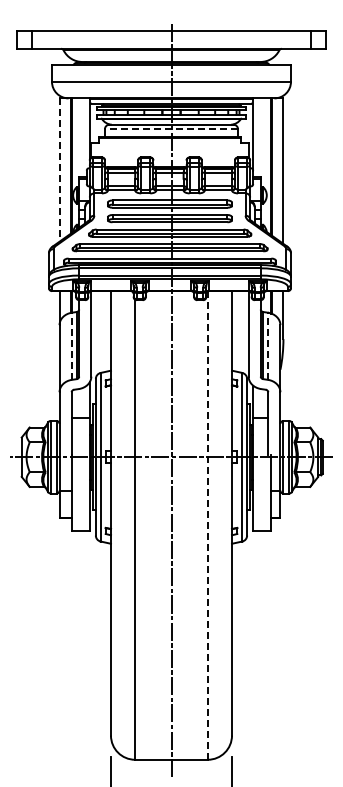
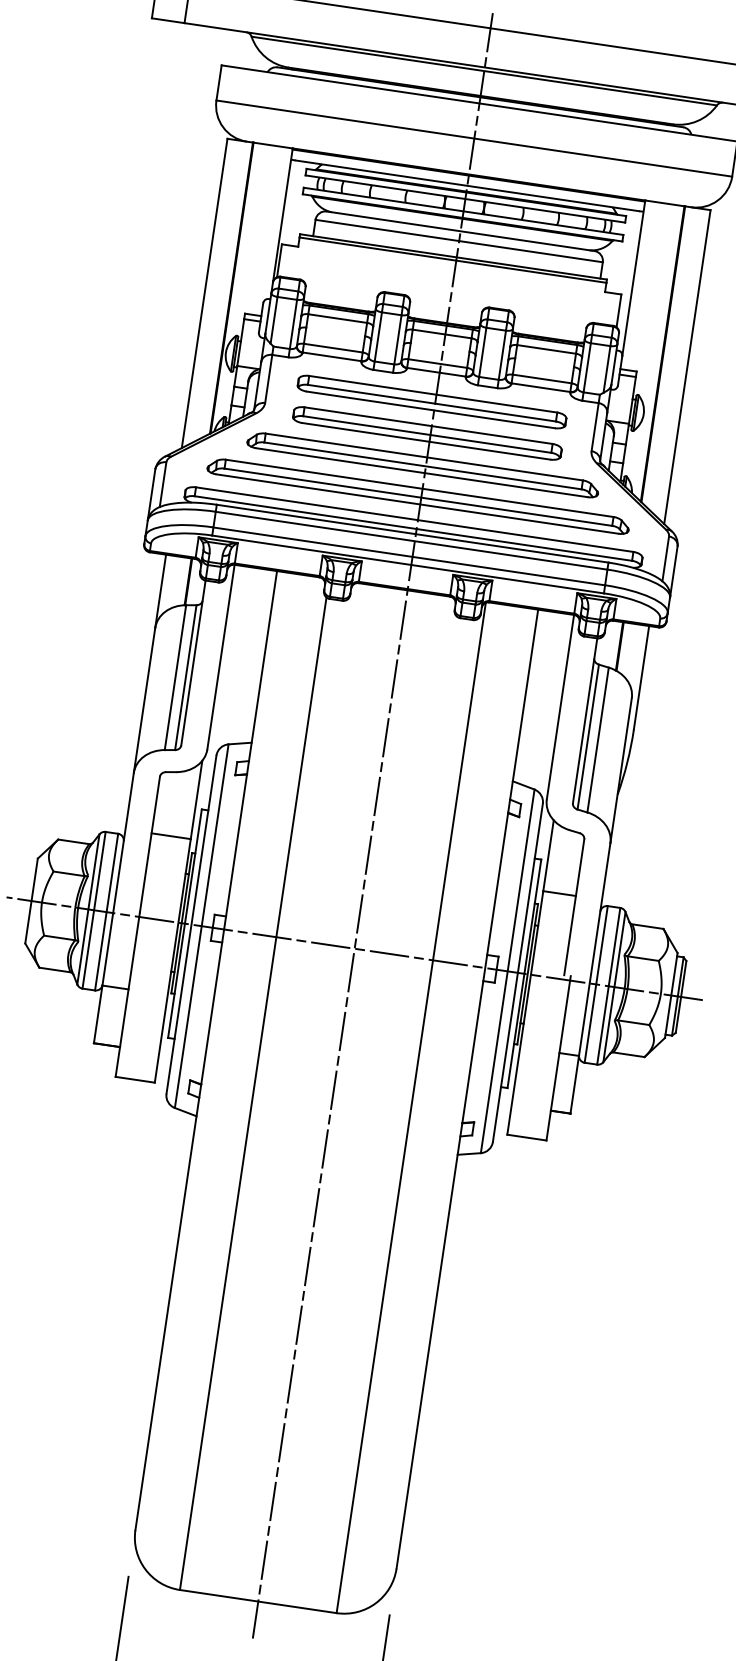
line: (171, 129) -> (459, 241), dashed -> solid
line: (59, 170) -> (204, 294), dashed -> solid
line: (72, 346) -> (176, 678), dashed -> solid
line: (267, 346) -> (597, 740), dashed -> solid
line: (207, 525) -> (410, 1107), dashed -> solid

